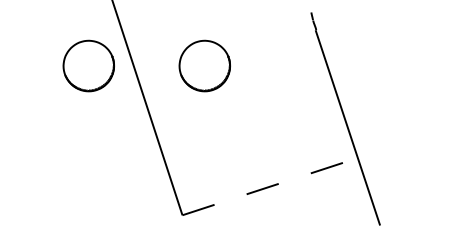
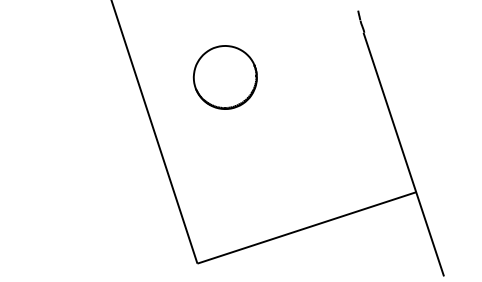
part: (88, 65) -> (80, 76), removed
line: (270, 186) -> (307, 227), dashed -> solid

